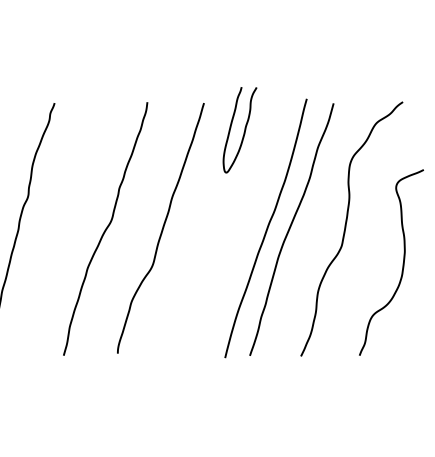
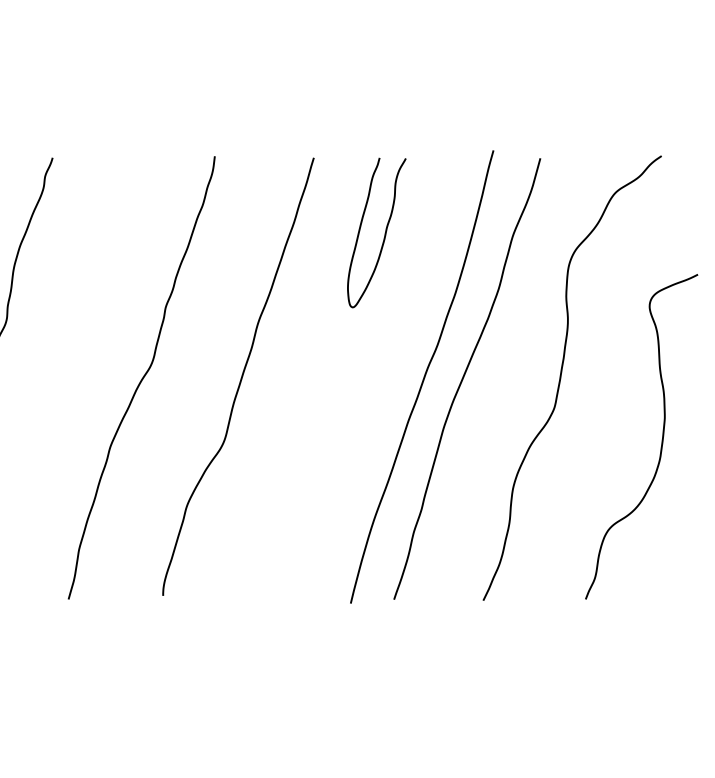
curve: (243, 132) -> (382, 237), moved

